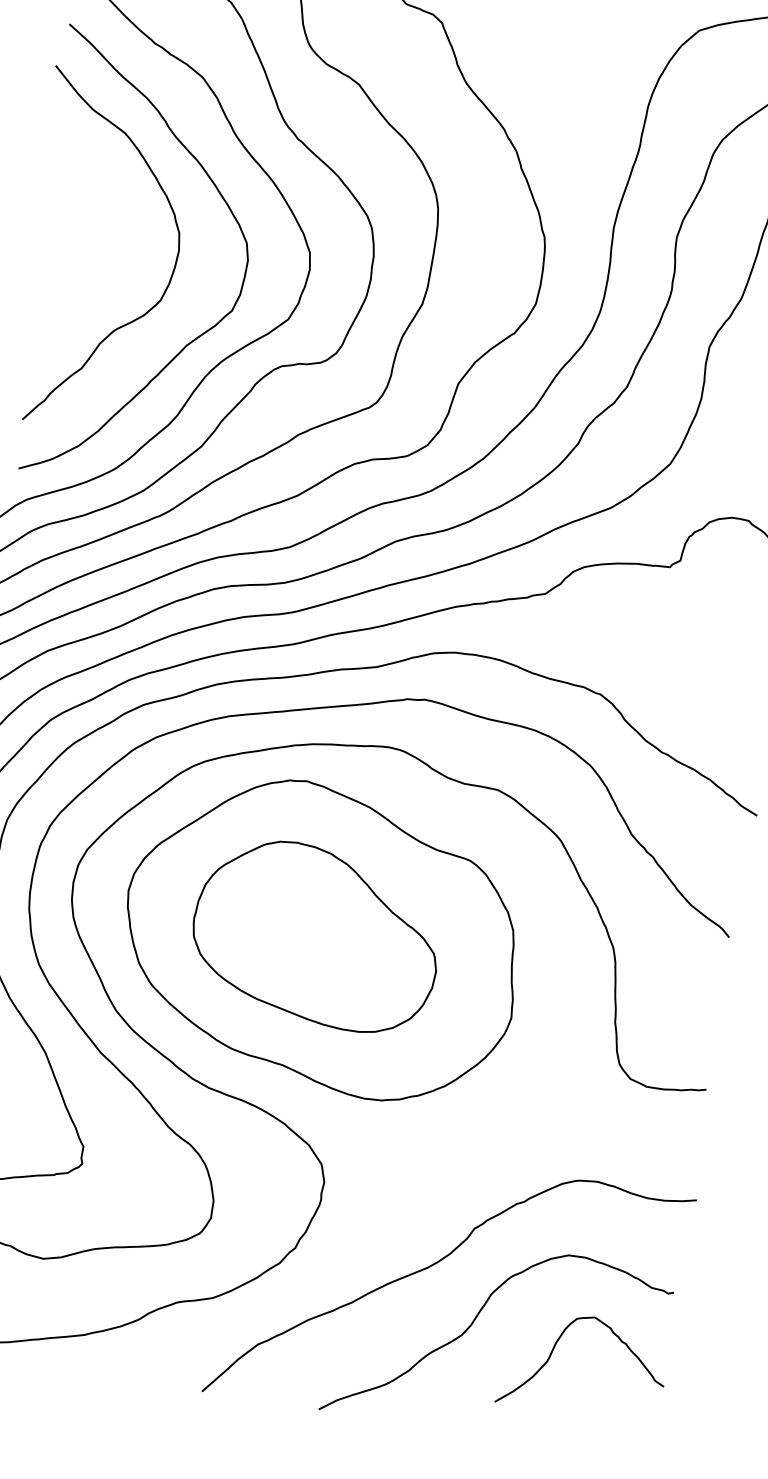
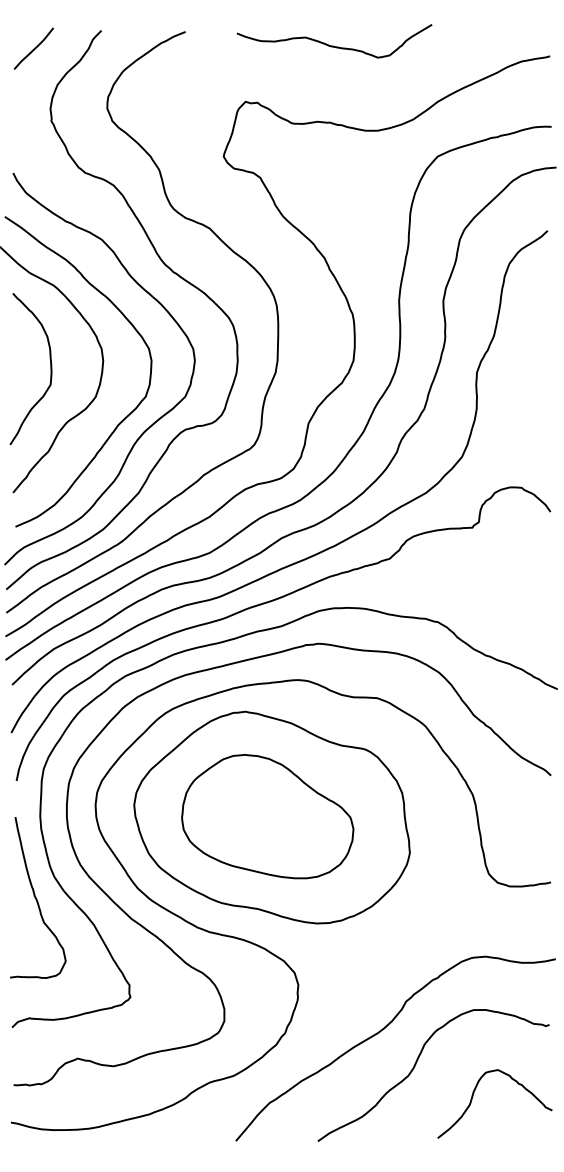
curve: (102, 250) -> (50, 368), added
curve: (554, 1350) -> (473, 1096), moved

